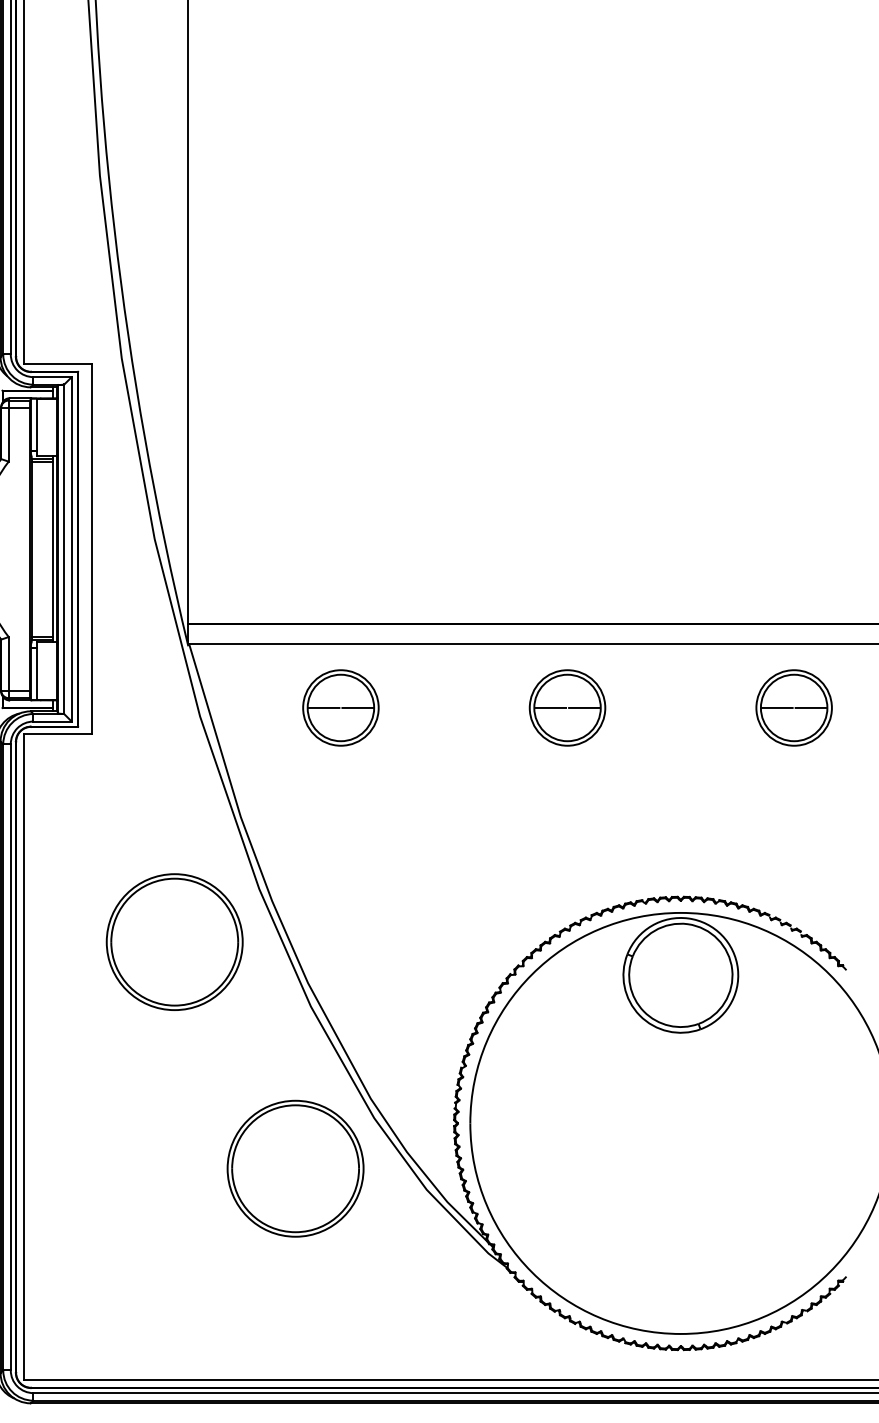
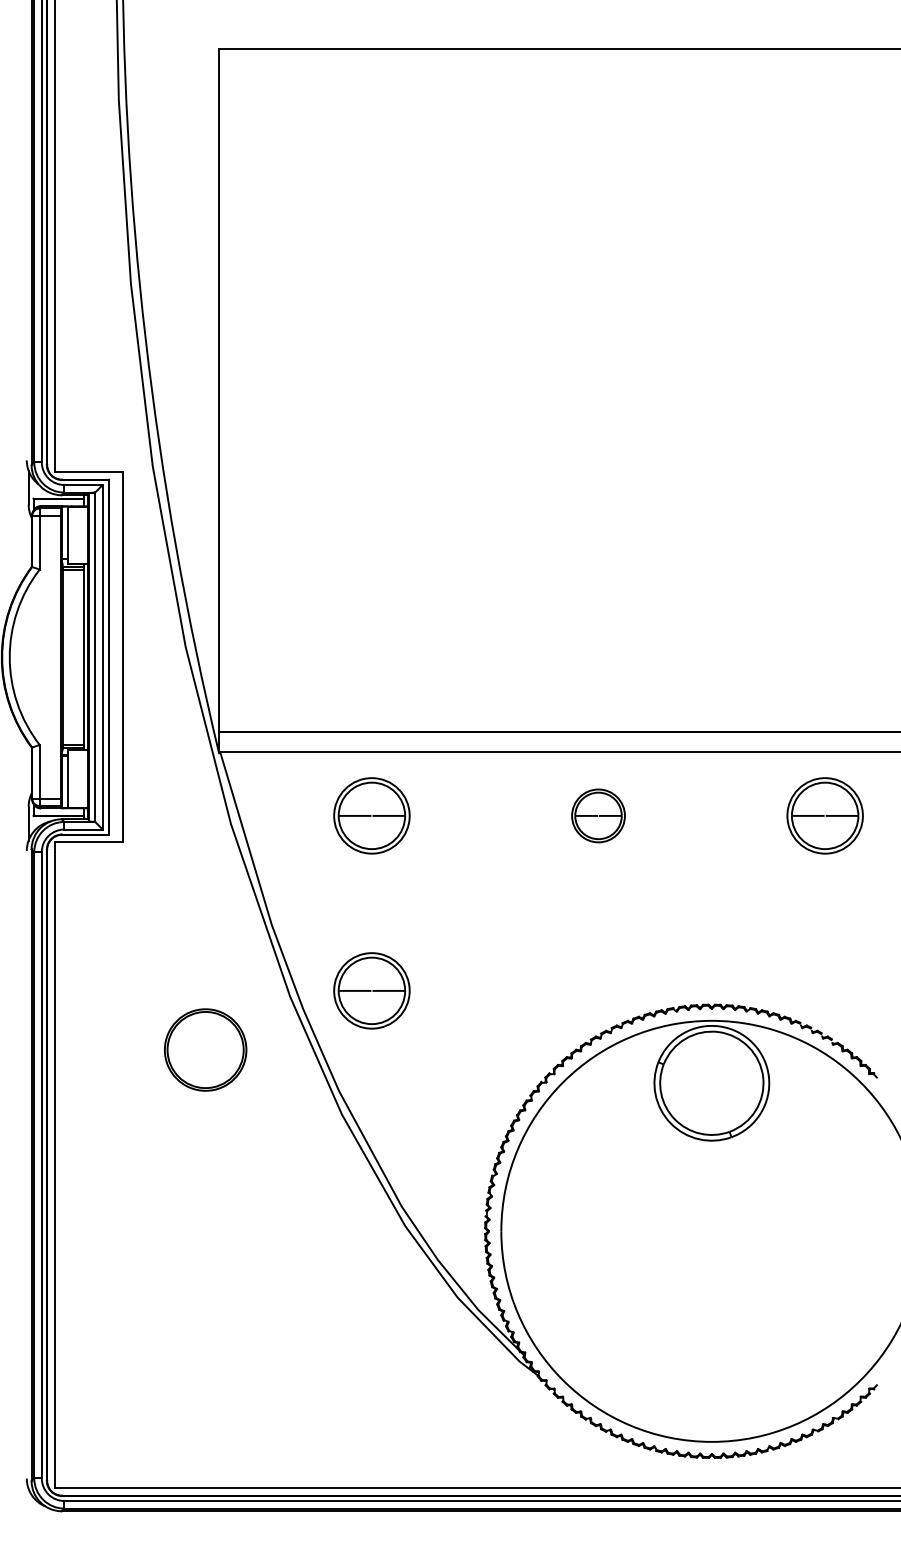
part: (567, 707) -> (598, 815), size x0.7
part: (340, 882) -> (371, 990), added
part: (174, 941) -> (205, 1049), size x0.6
part: (295, 1168) -> (326, 1276), removed

